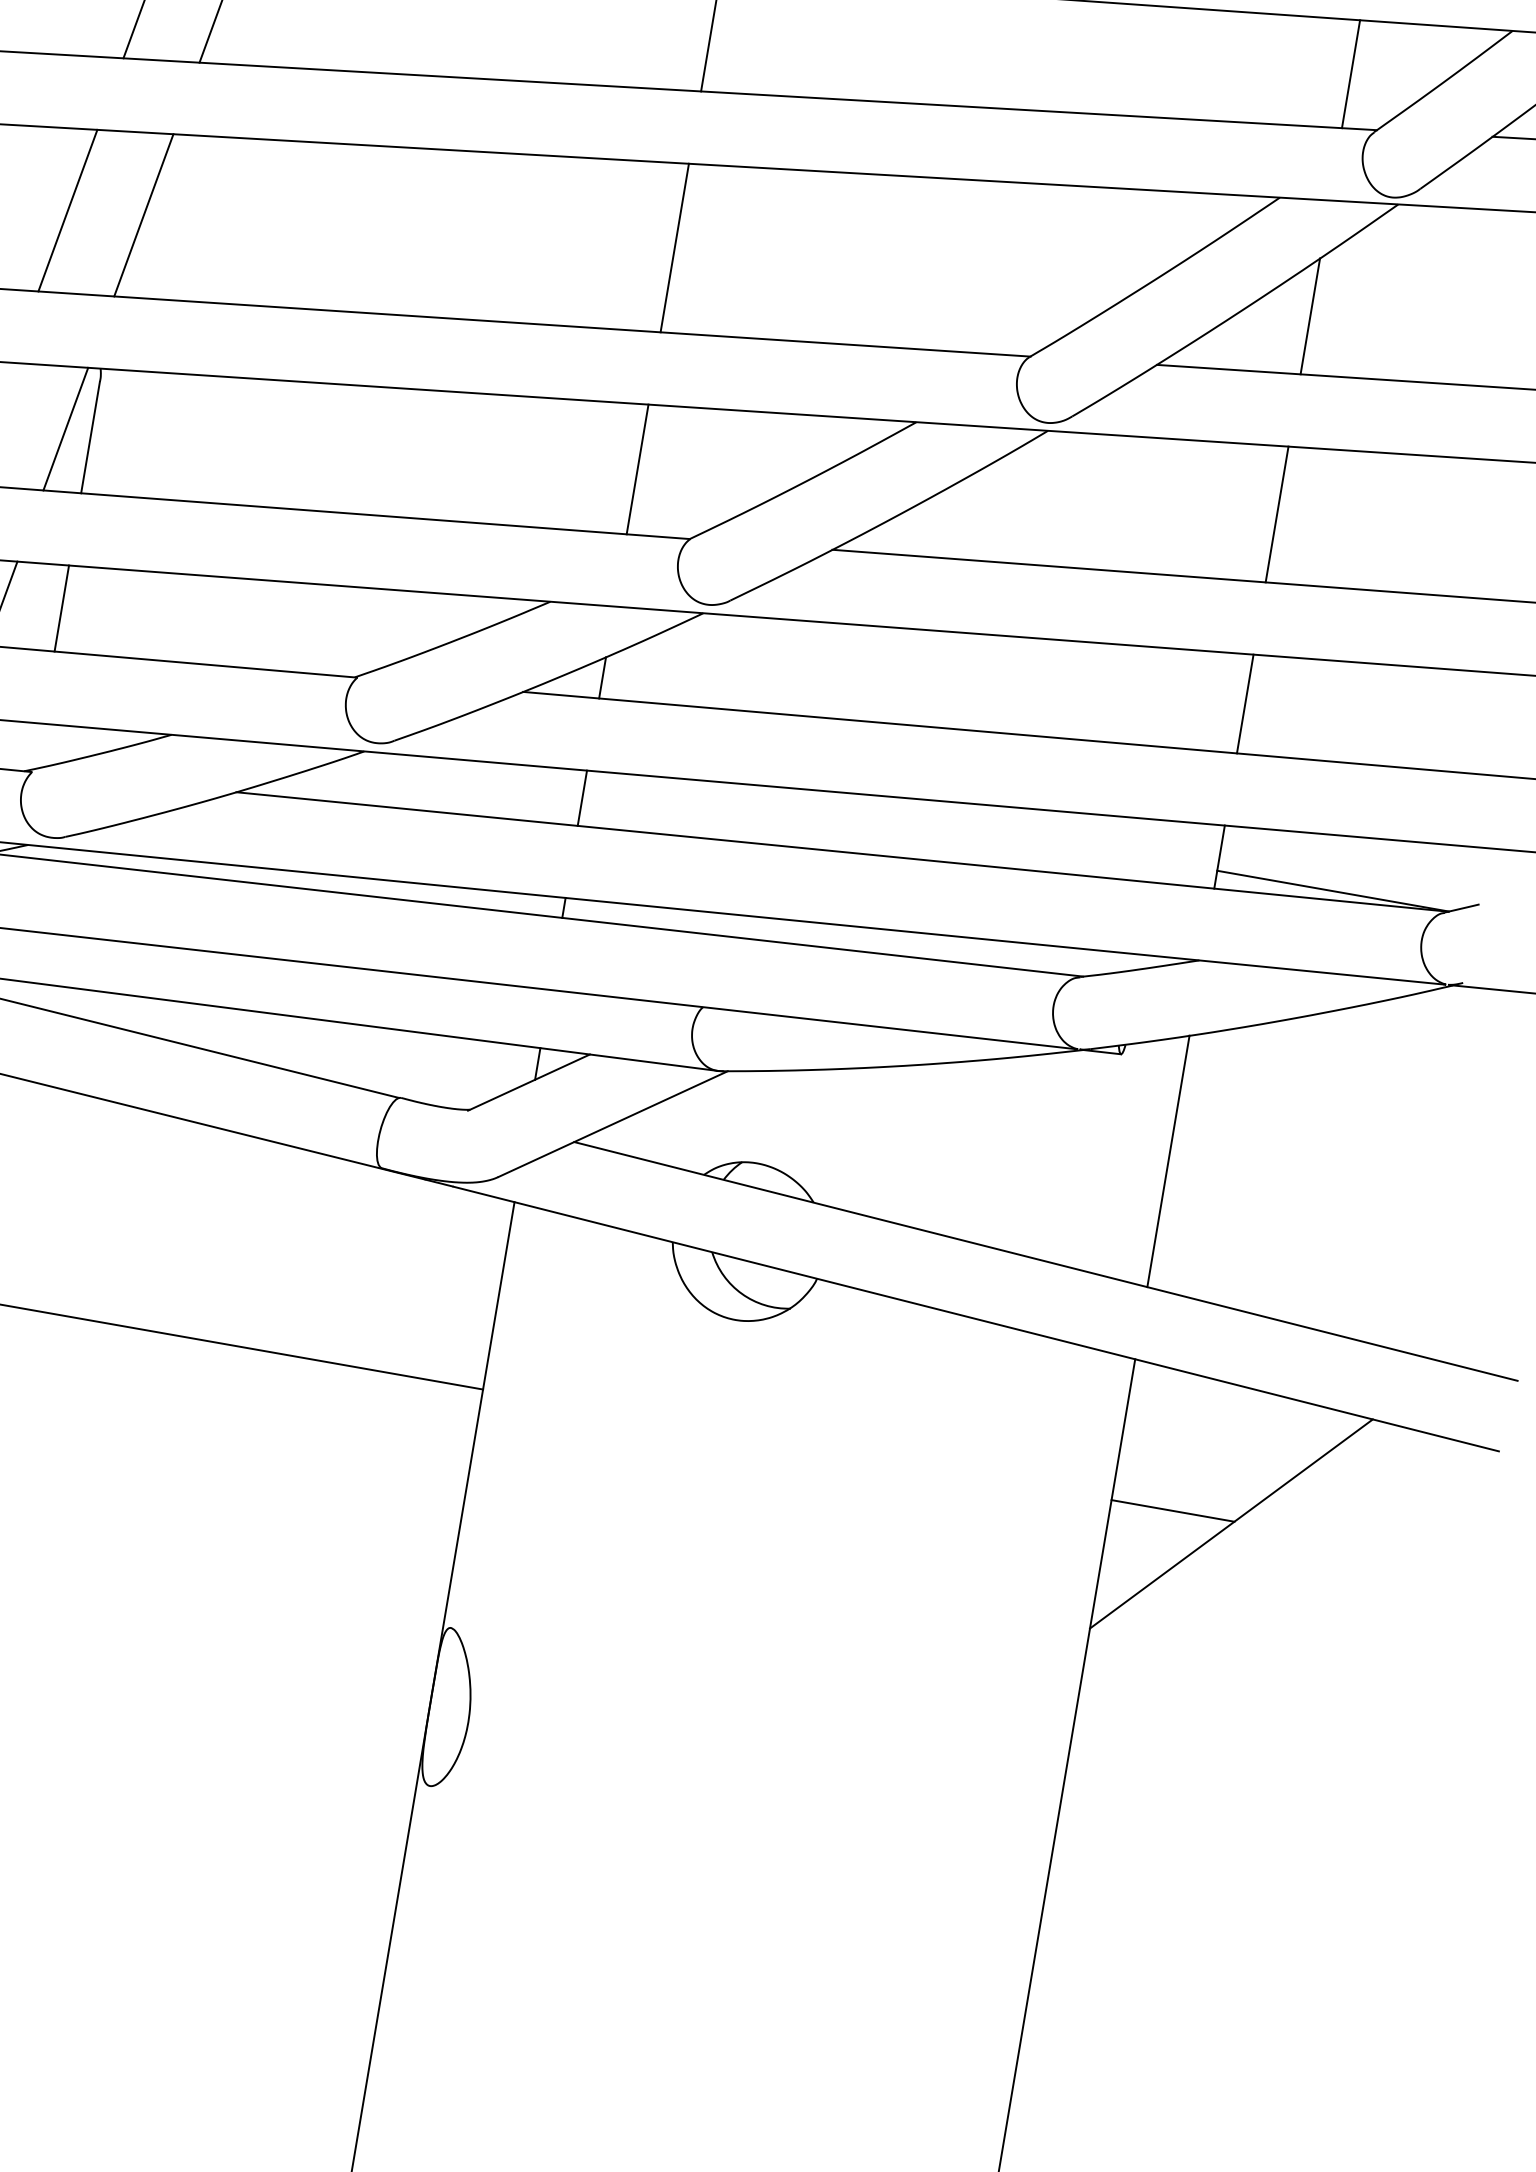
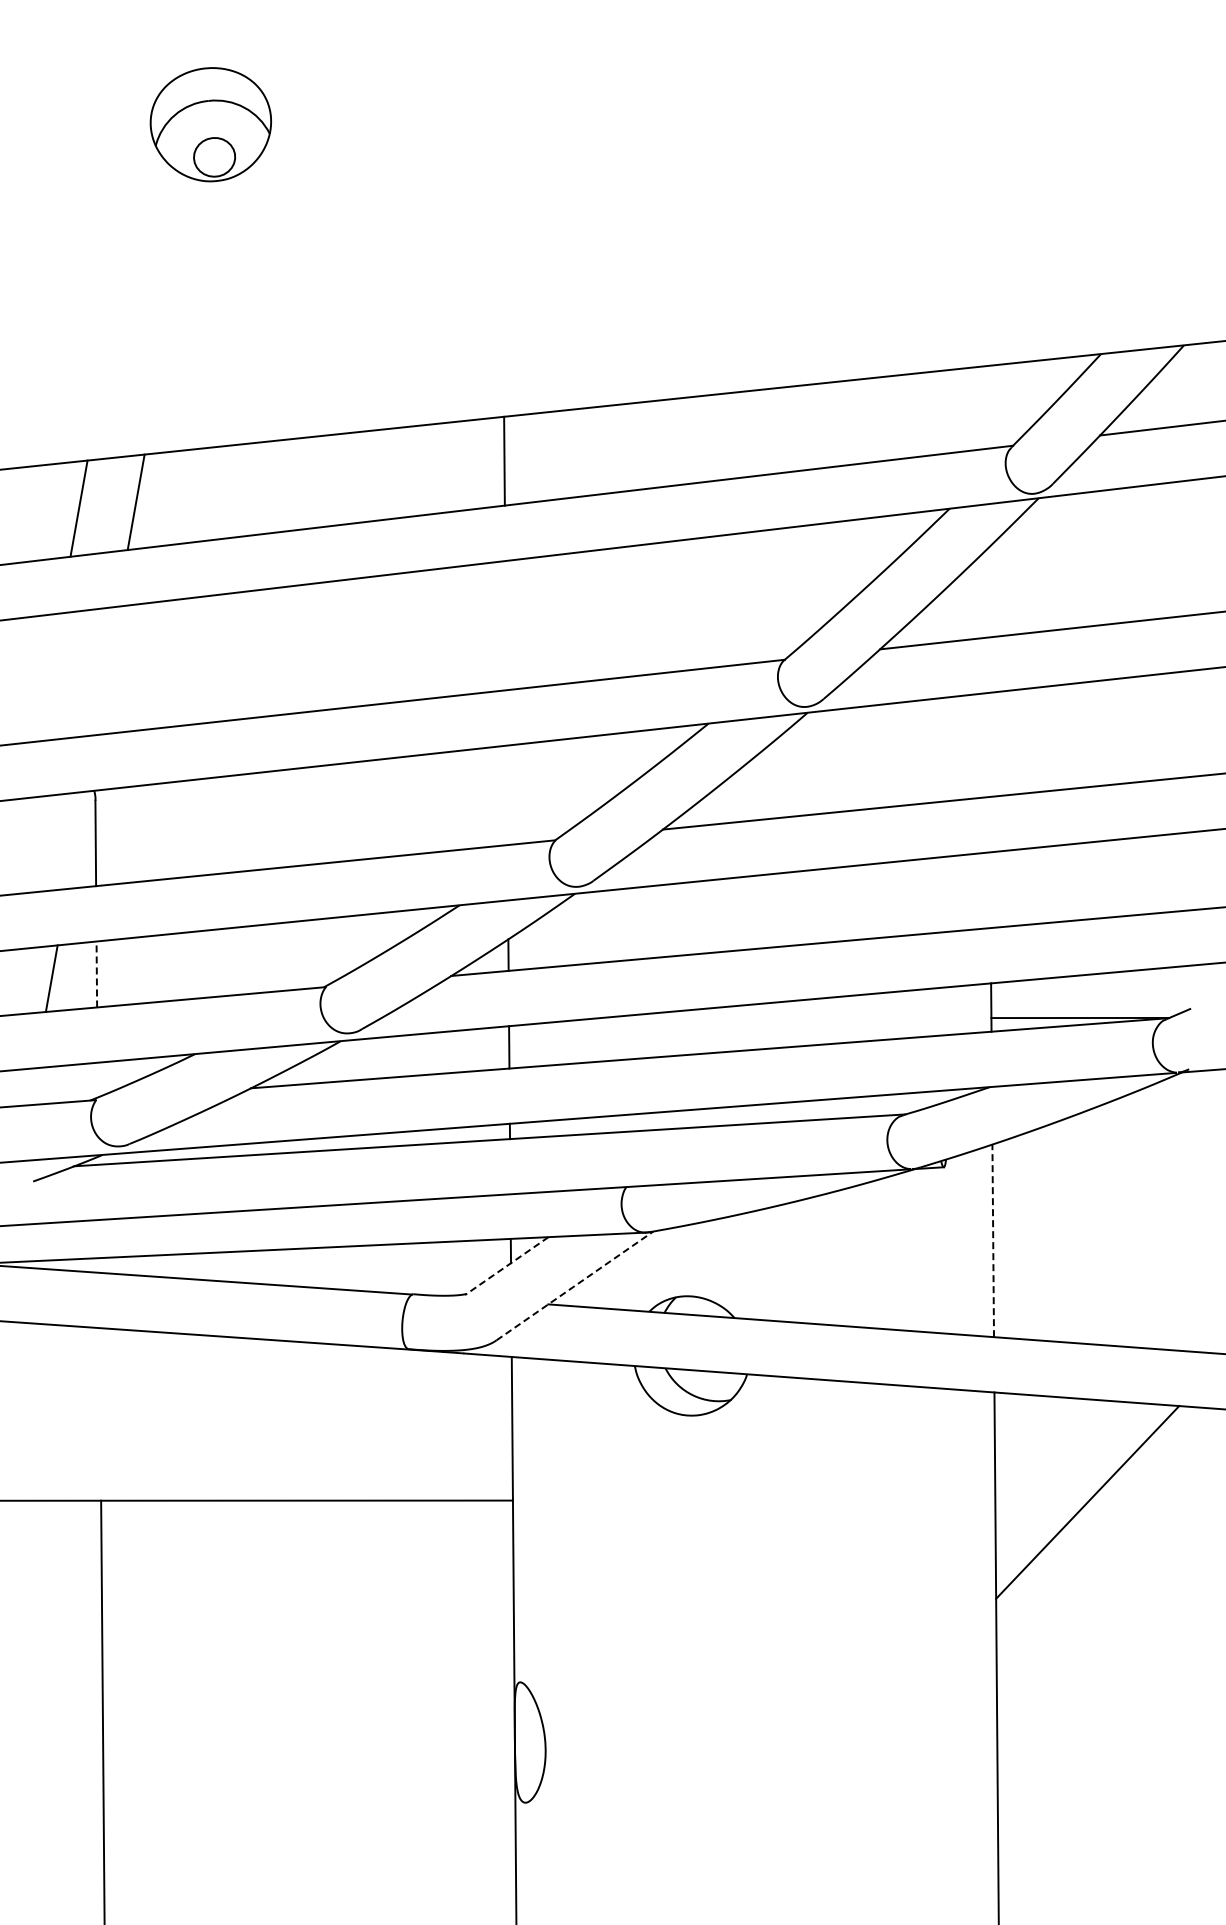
line: (1351, 74) -> (986, 407), removed
line: (67, 210) -> (48, 677), removed
line: (142, 214) -> (105, 670), removed
line: (674, 247) -> (505, 625), removed
line: (1309, 315) -> (987, 592), removed
line: (64, 429) -> (75, 840), removed
line: (636, 469) -> (506, 795), removed
line: (1276, 513) -> (988, 744), removed
line: (61, 608) -> (96, 974), solid -> dashed
line: (1245, 704) -> (990, 890), removed
line: (528, 1083) -> (506, 1266), solid -> dashed
line: (613, 1123) -> (575, 1285), solid -> dashed
line: (1168, 1161) -> (993, 1240), solid -> dashed
line: (1172, 1511) -> (1042, 1500), removed

